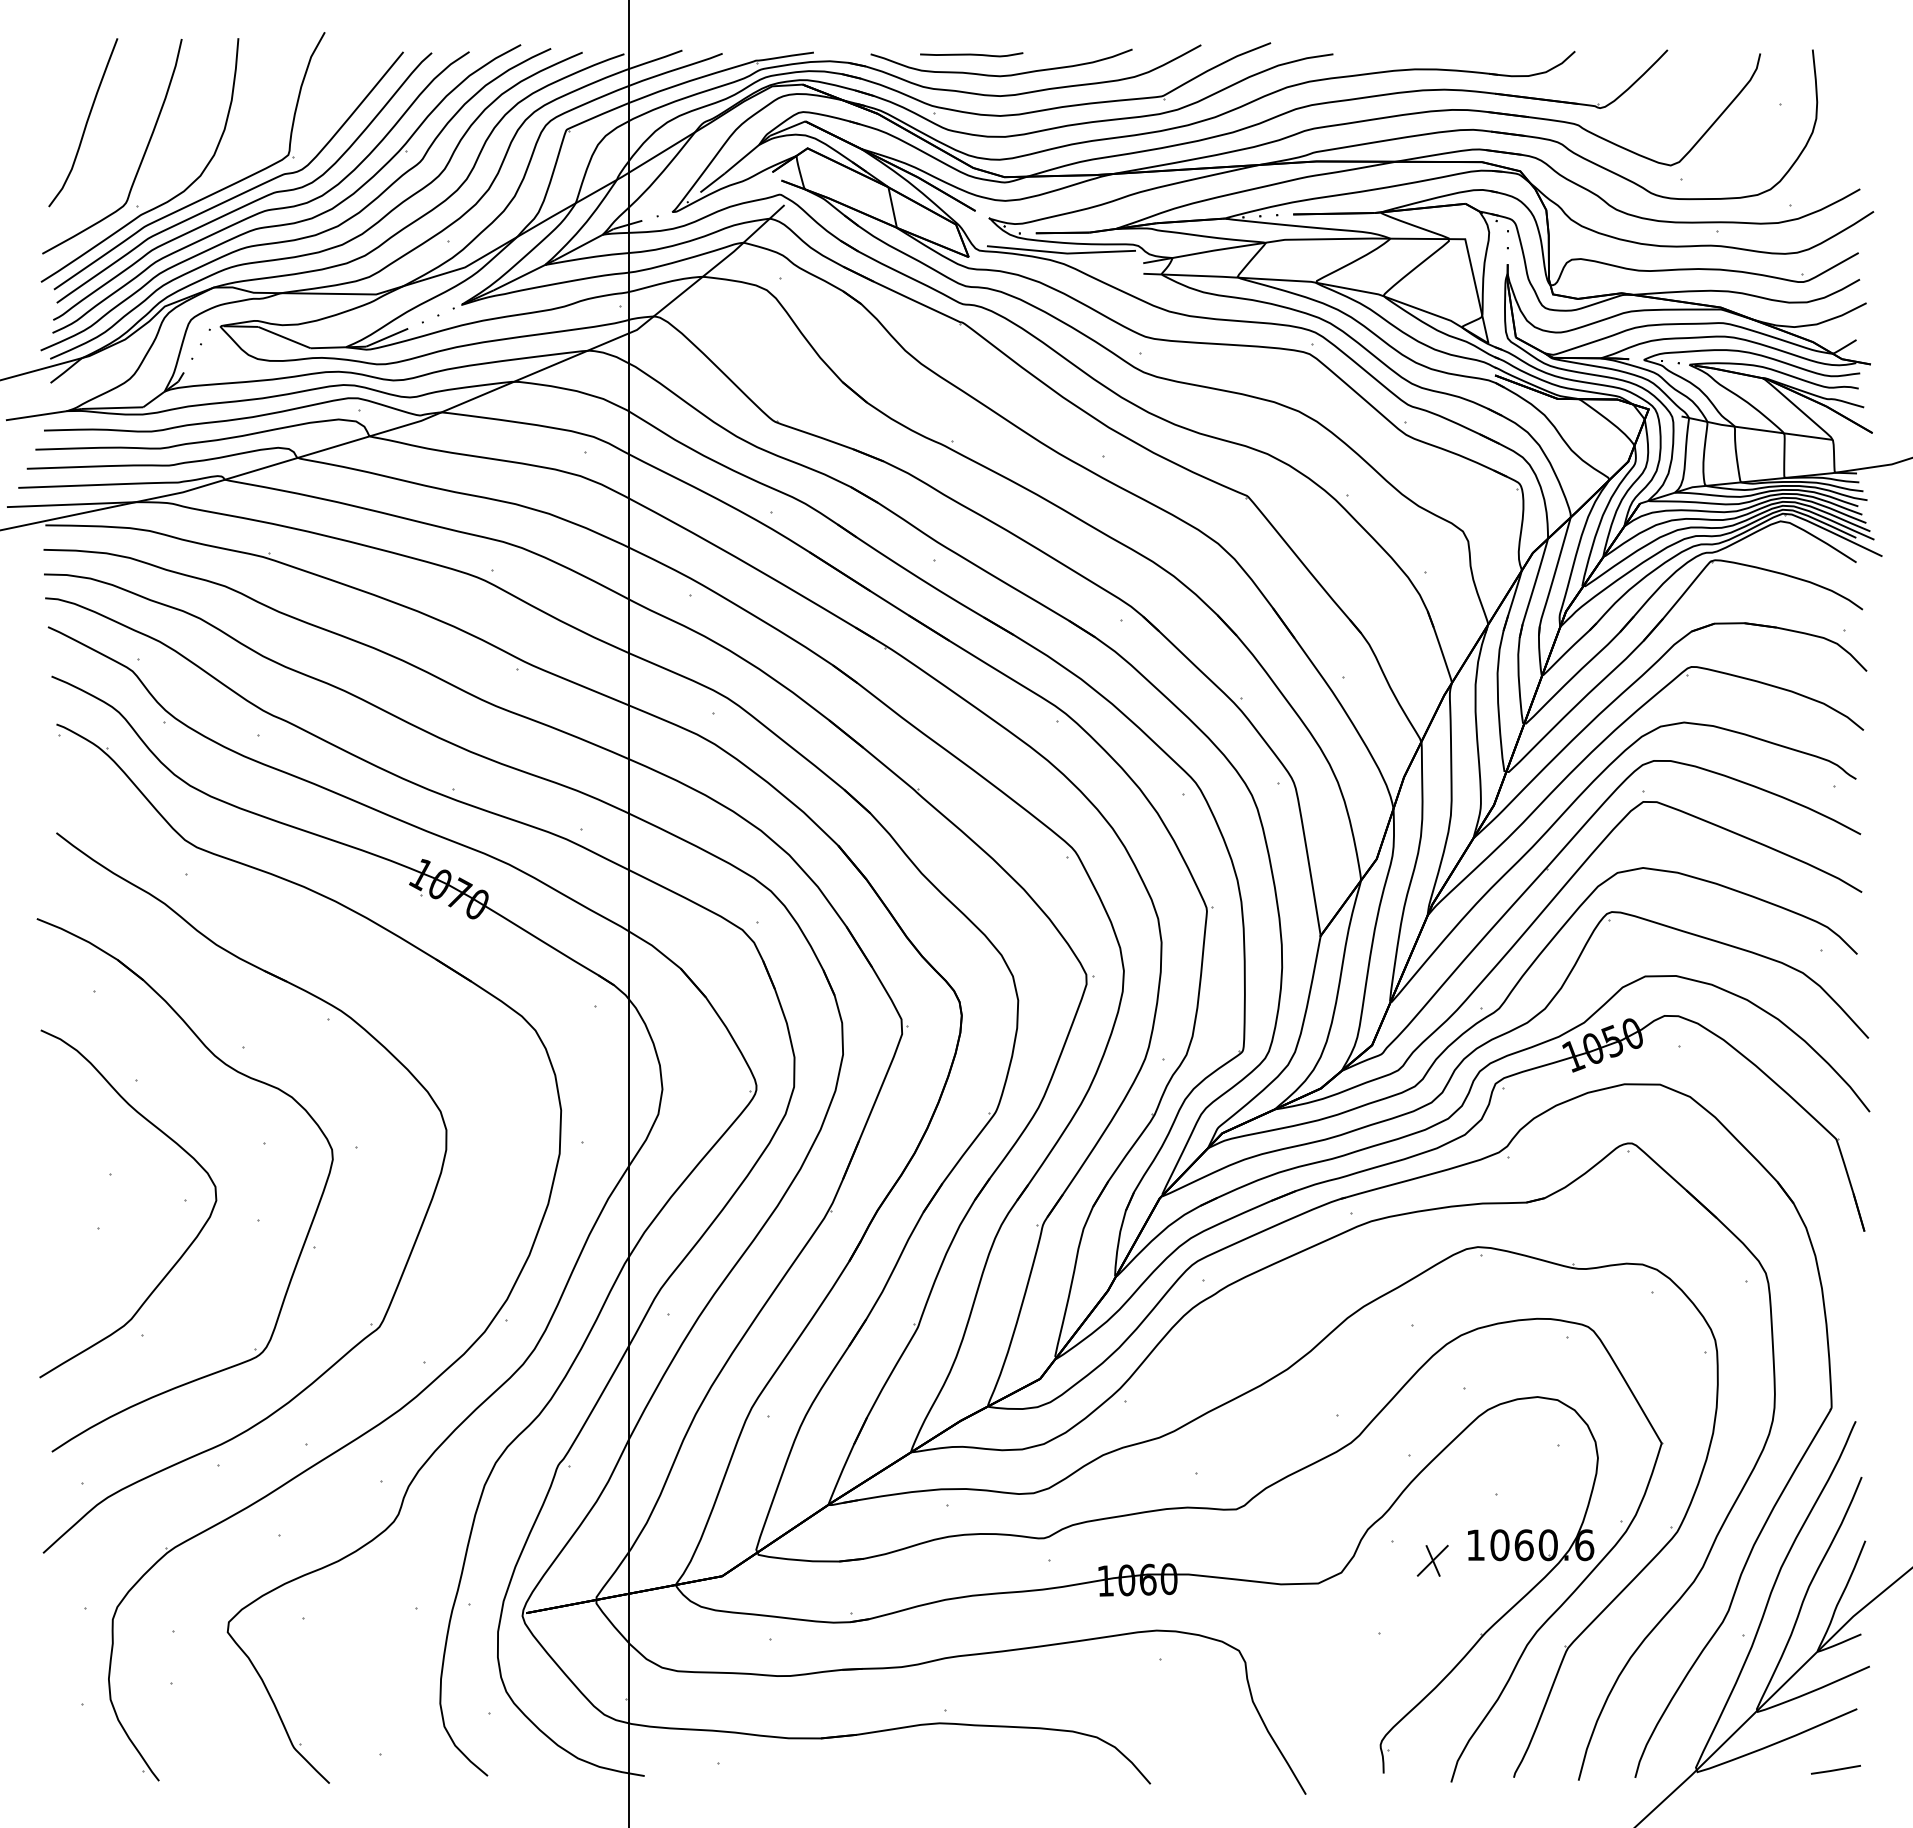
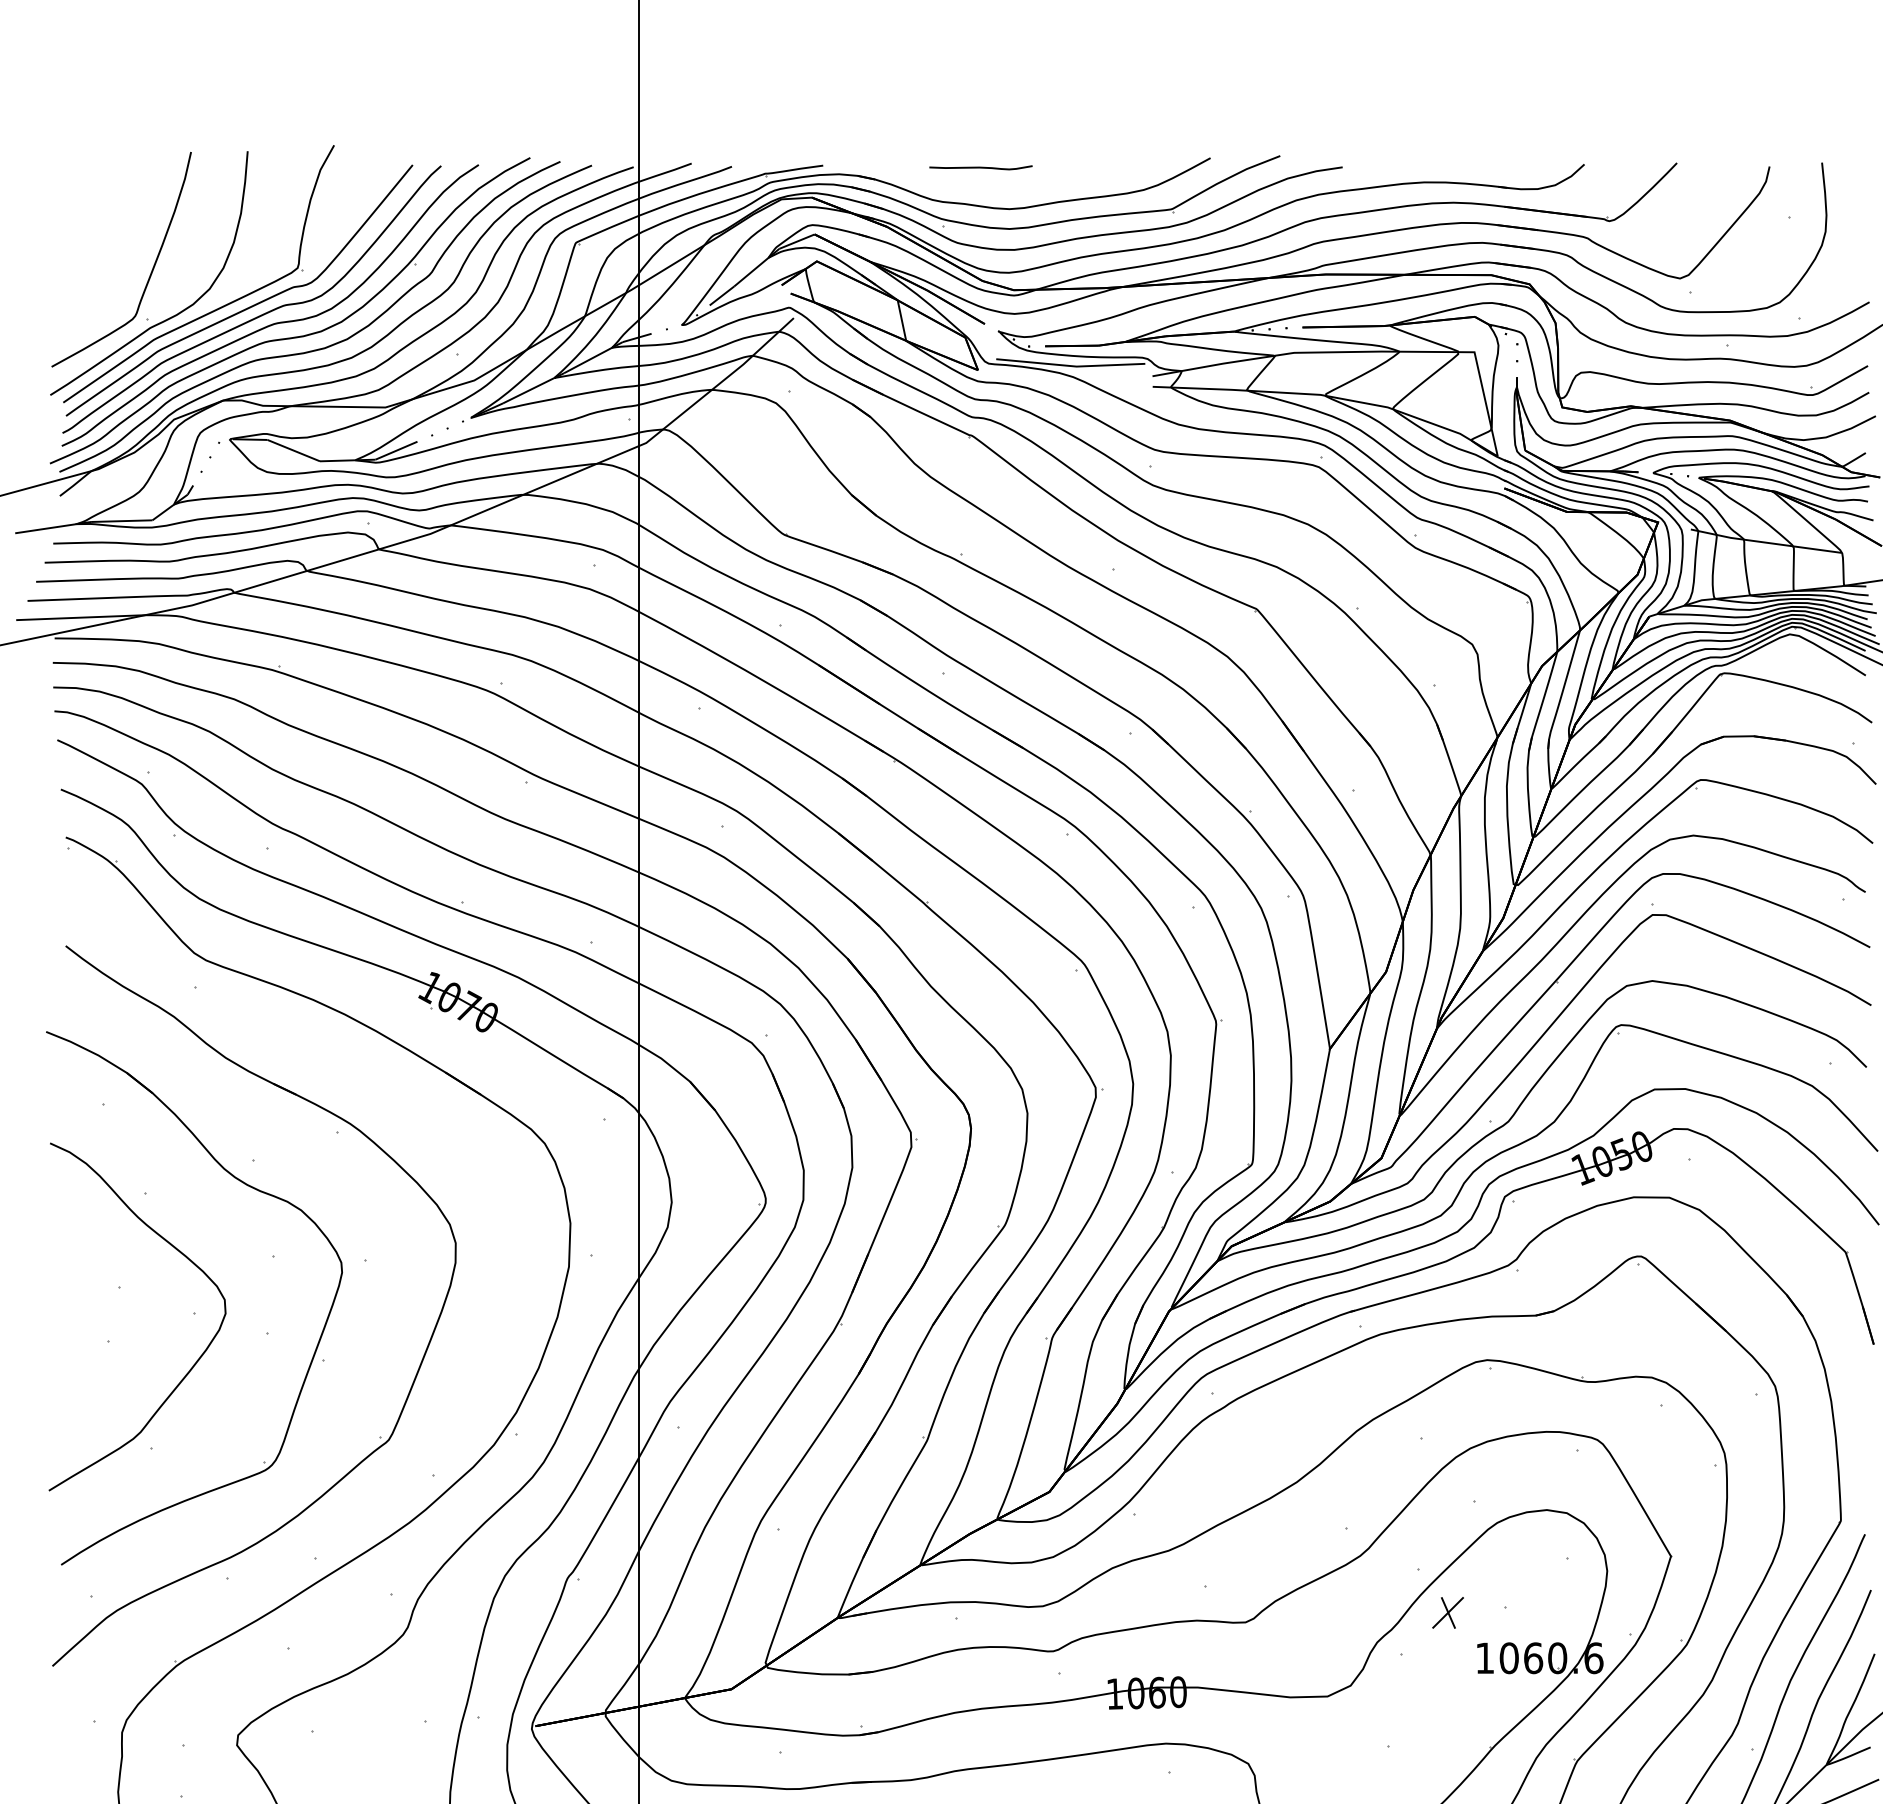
curve: (1006, 74) -> (1015, 187), removed
curve: (85, 123) -> (94, 236), removed
part: (1432, 1560) -> (1447, 1612), moved

